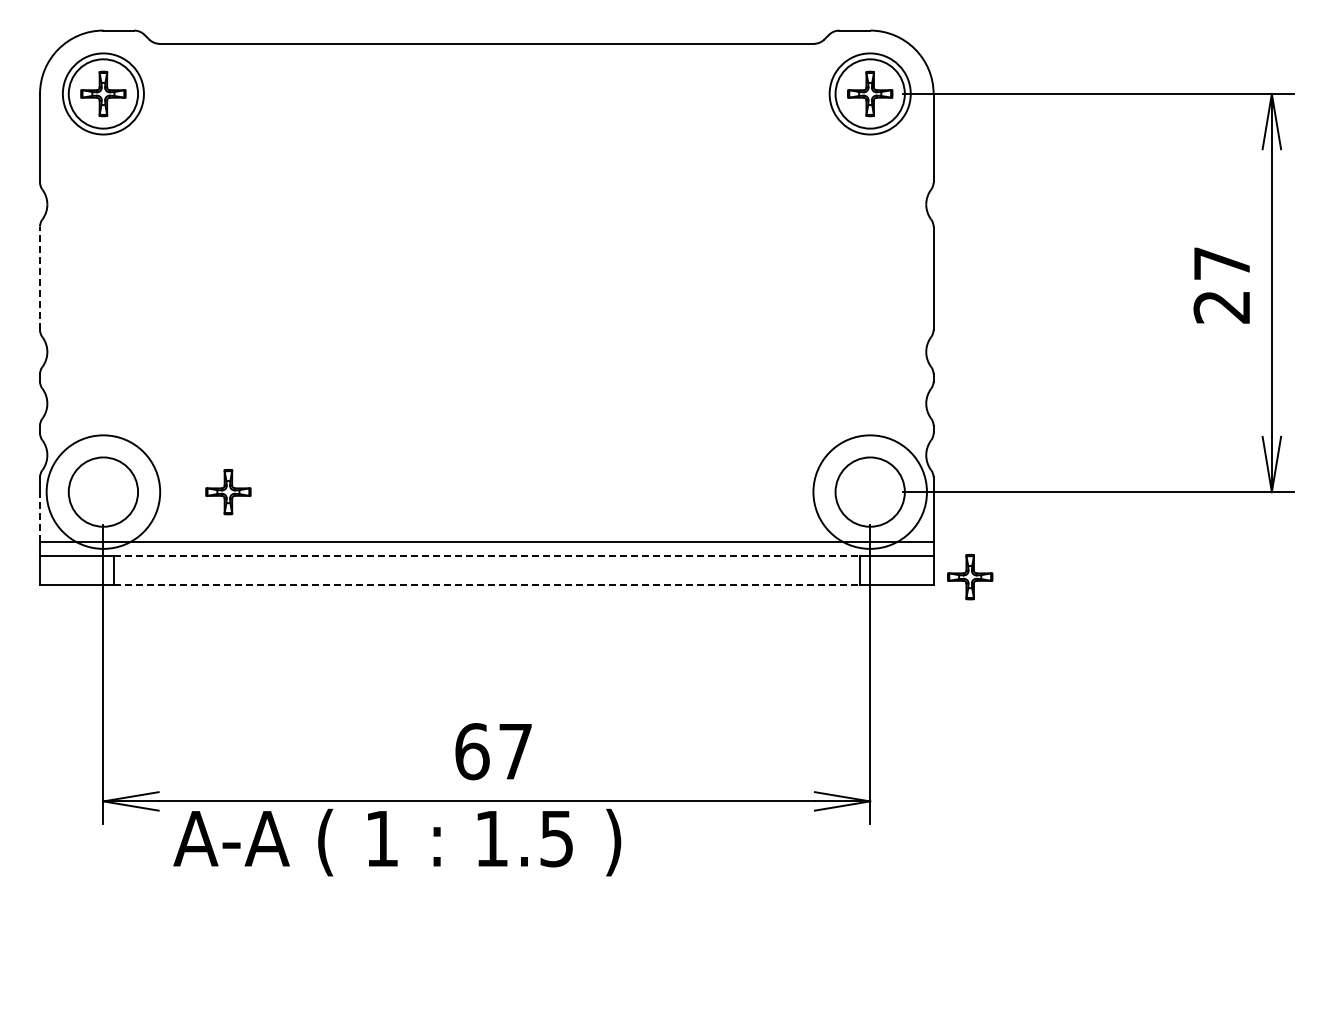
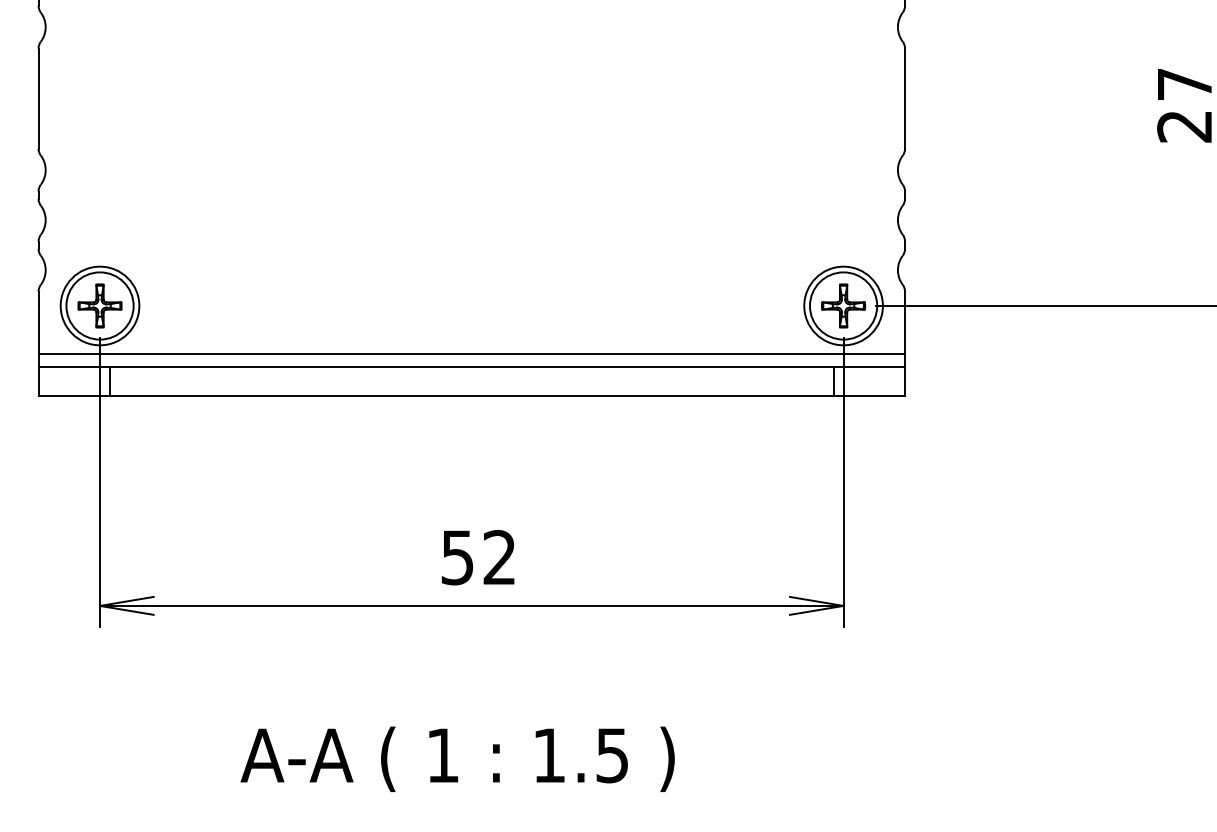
line: (40, 278) -> (39, 98), dashed -> solid
circle: (102, 491) -> (99, 305), size x0.71
circle: (869, 491) -> (842, 305), size x0.71
part: (228, 492) -> (100, 306), moved
line: (40, 516) -> (39, 329), dashed -> solid
line: (487, 555) -> (472, 367), dashed -> solid
part: (970, 577) -> (843, 306), moved
line: (487, 585) -> (472, 396), dashed -> solid
text: (493, 751) -> (478, 557), 67 -> 52
text: (397, 842) -> (457, 759), moved

